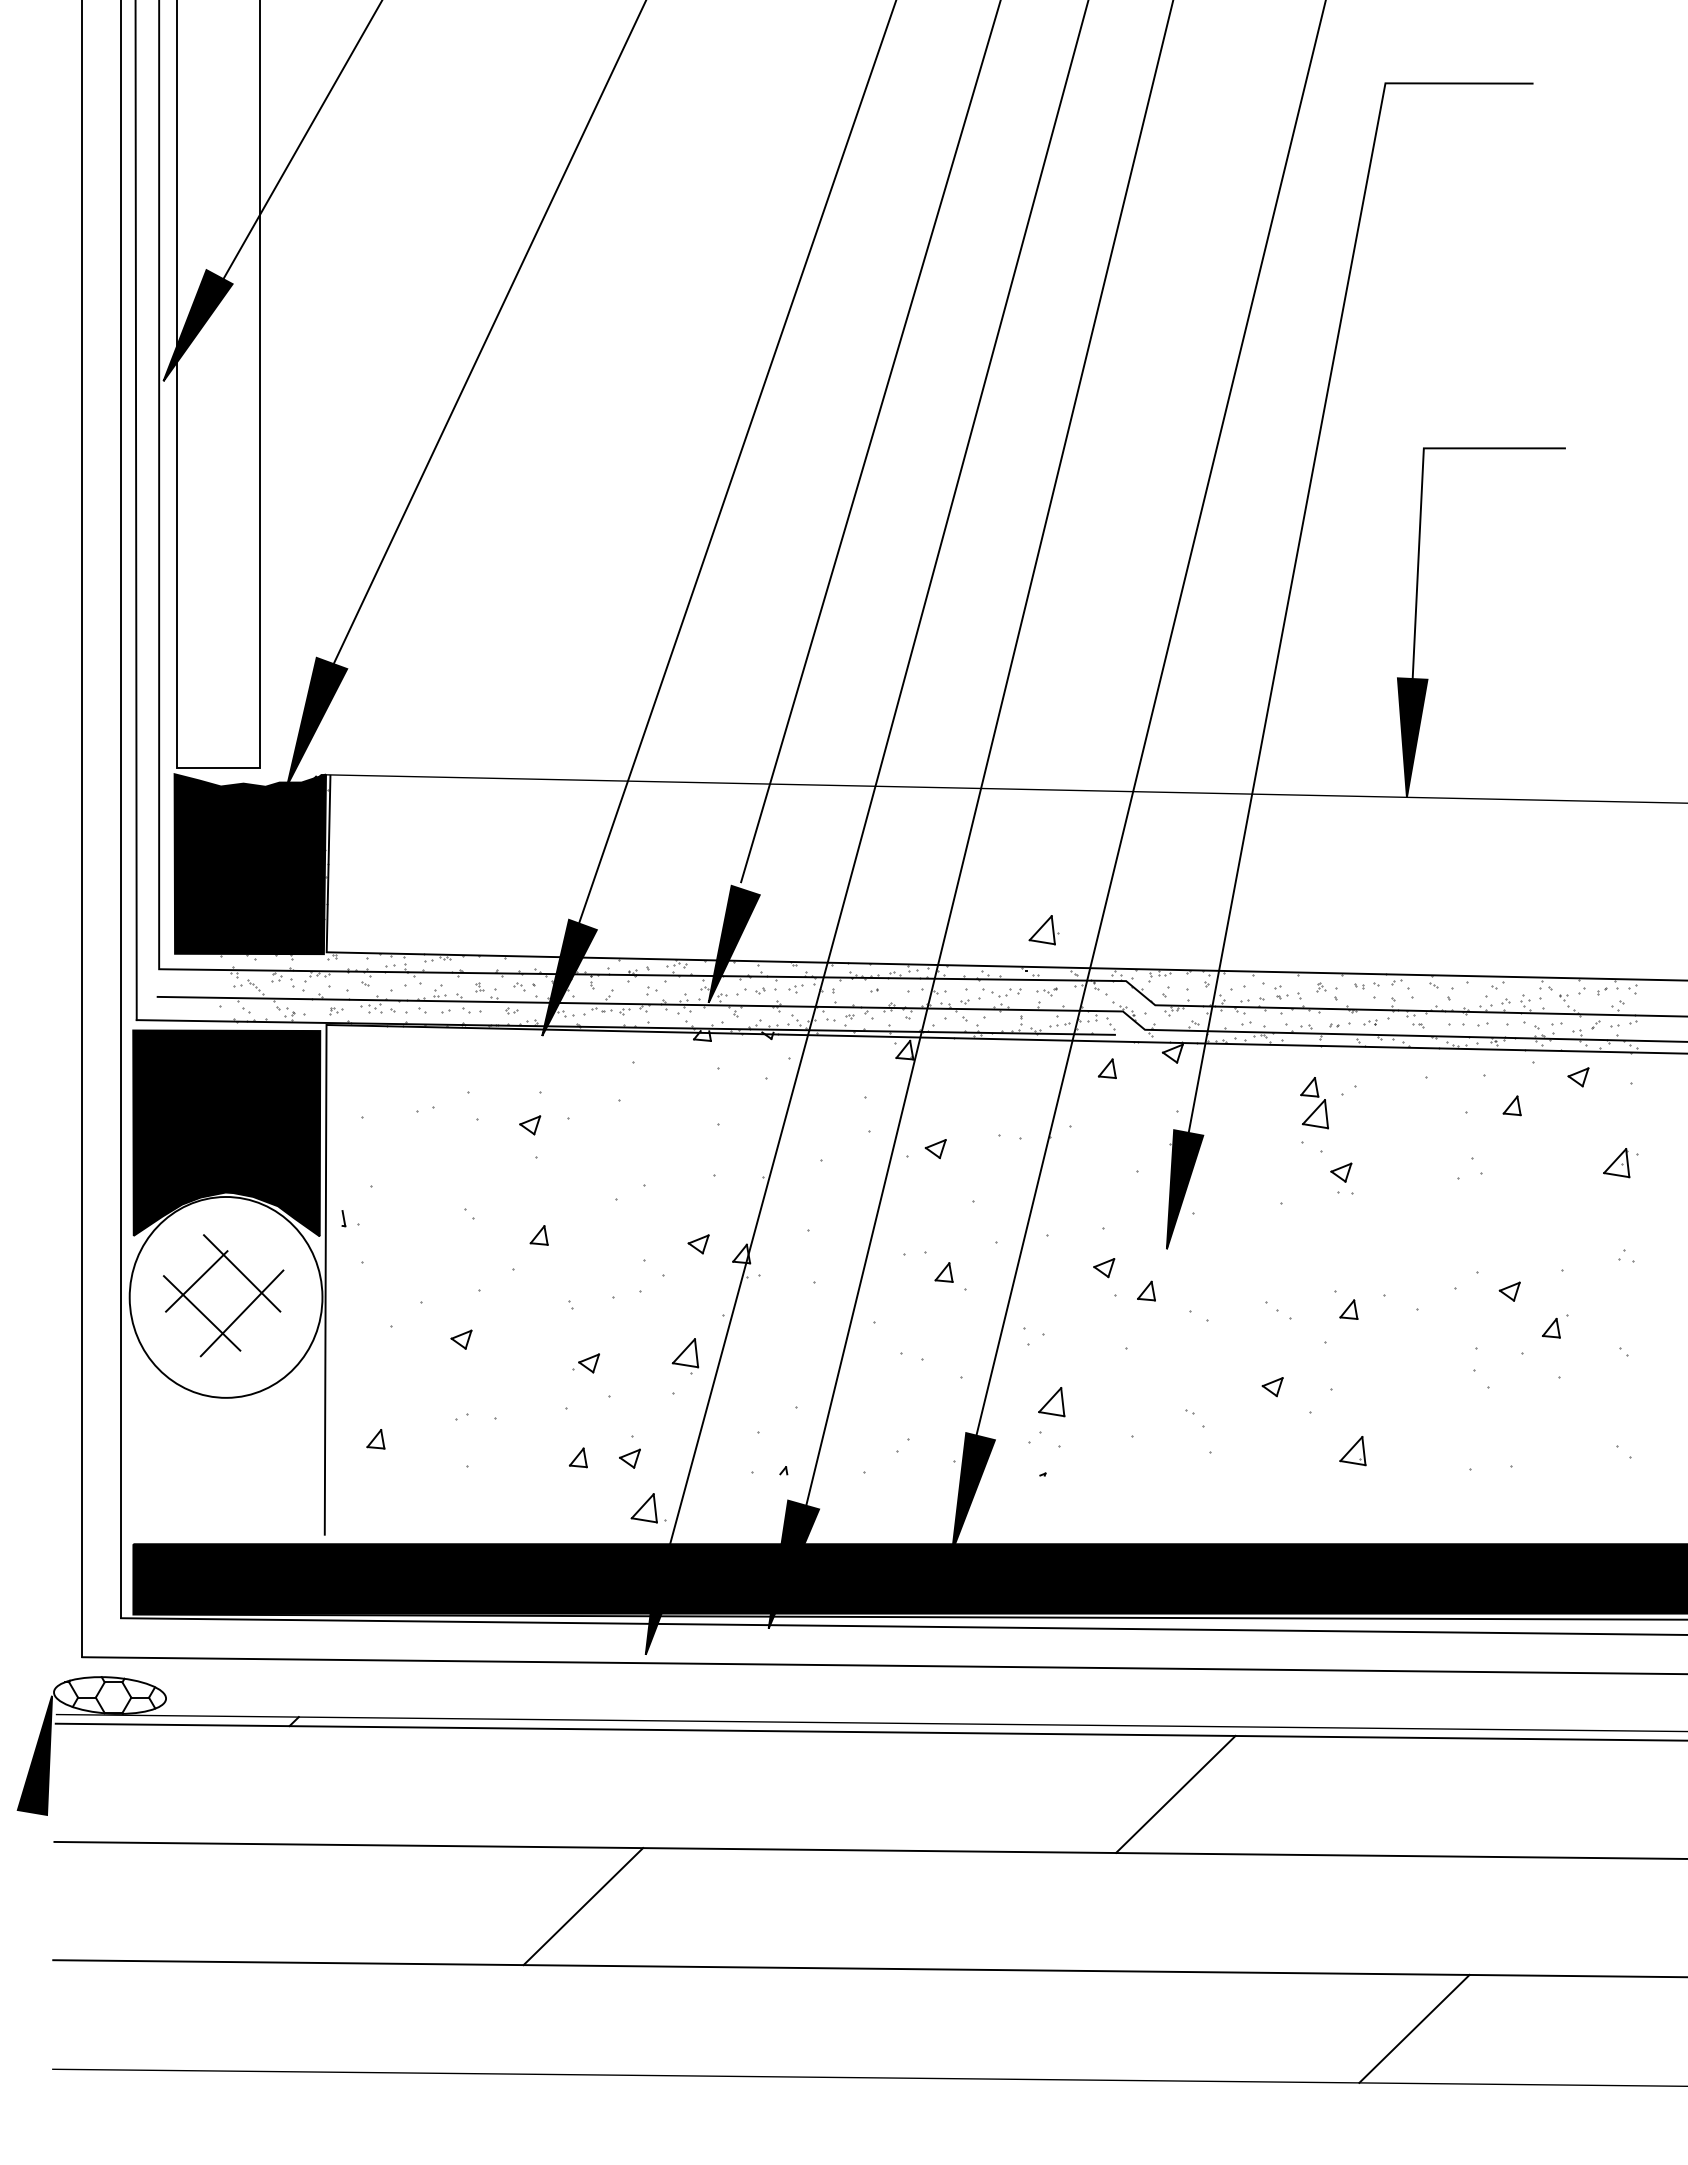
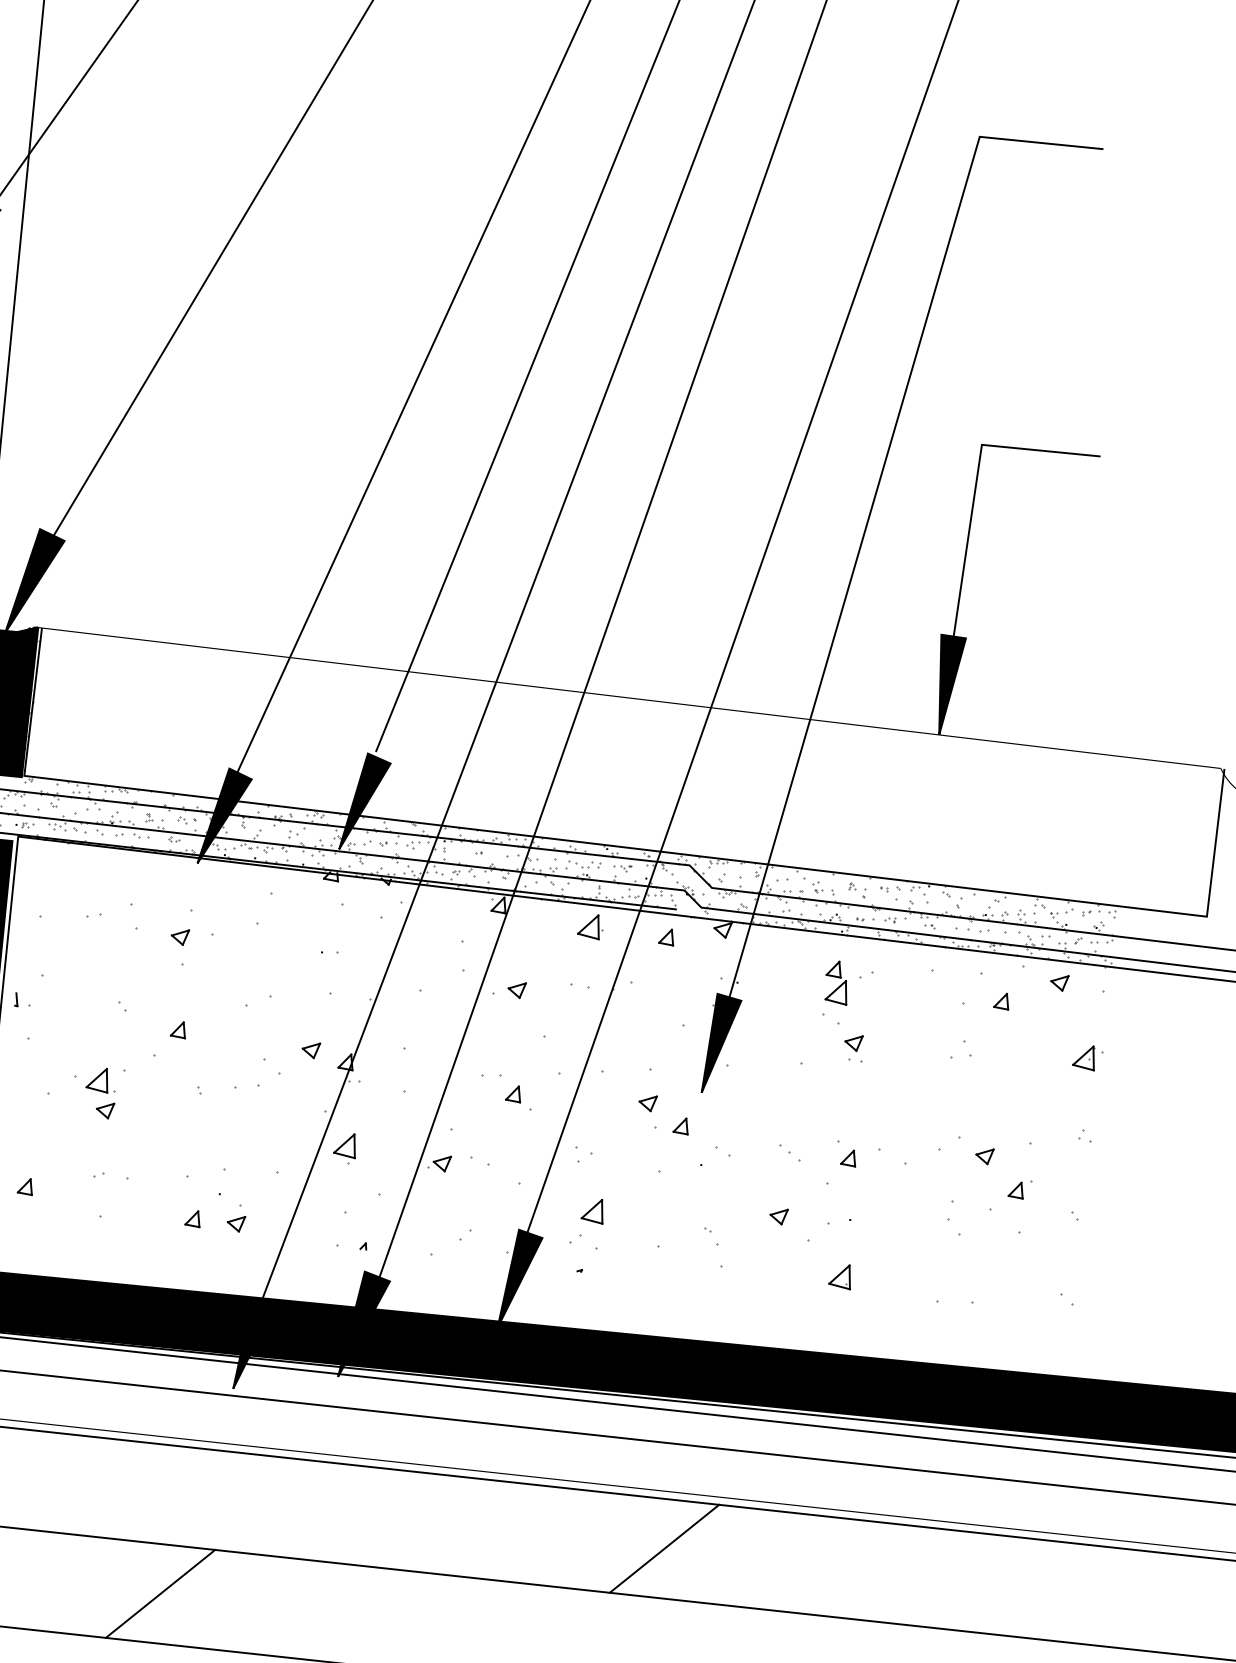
part: (1043, 930) -> (590, 926), moved
part: (685, 1356) -> (345, 1148), moved
part: (585, 1363) -> (438, 1163), moved
part: (648, 1508) -> (101, 1080), moved

